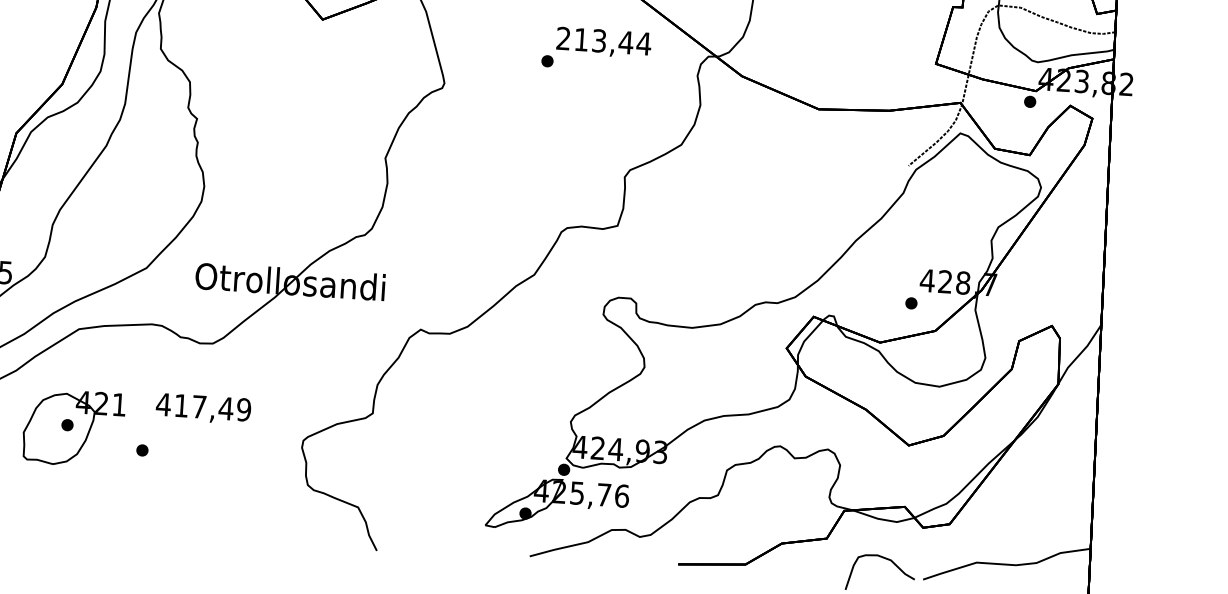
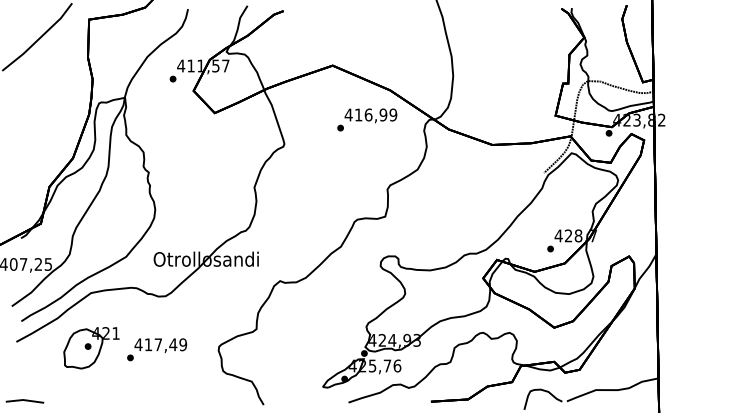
text: (602, 40) -> (370, 114), 213,44 -> 416,99
text: (203, 408) -> (160, 345), moved

